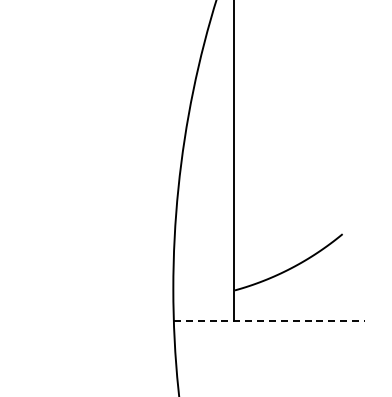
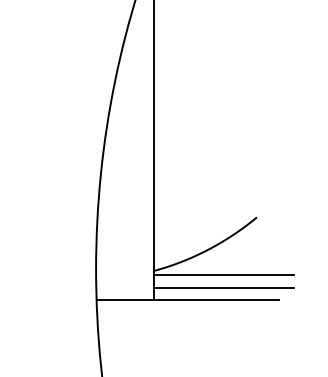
line: (307, 294) -> (223, 274), added
line: (307, 308) -> (223, 288), added
line: (269, 320) -> (187, 299), dashed -> solid

